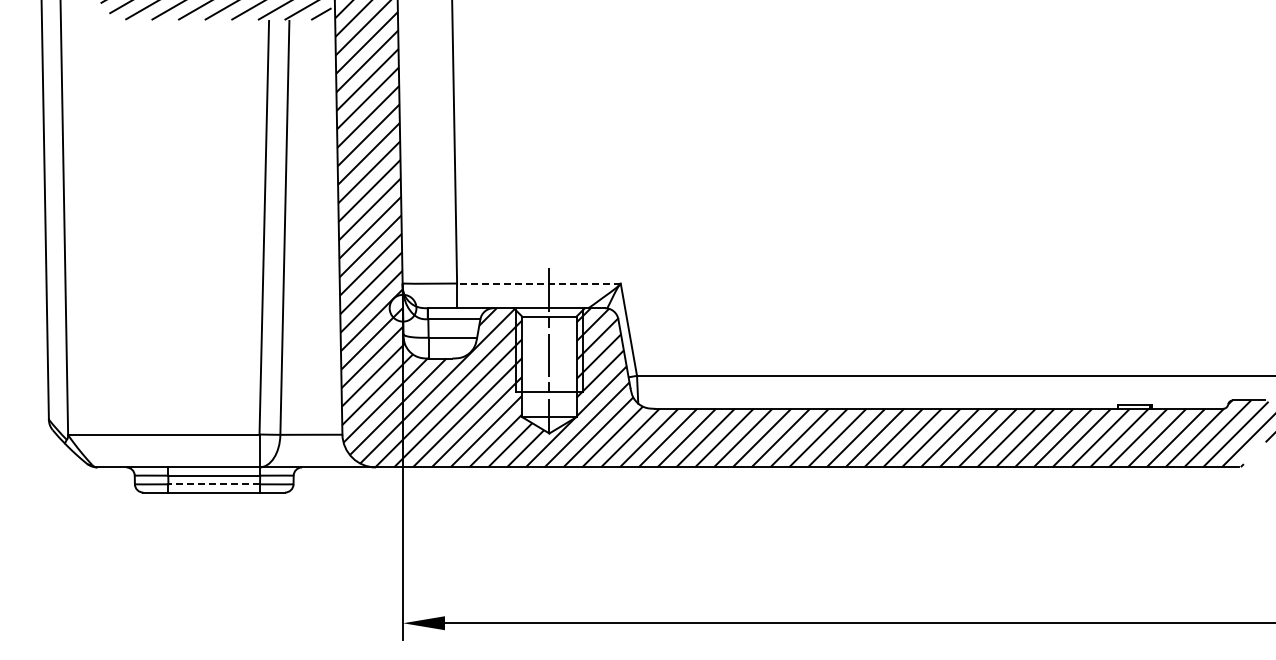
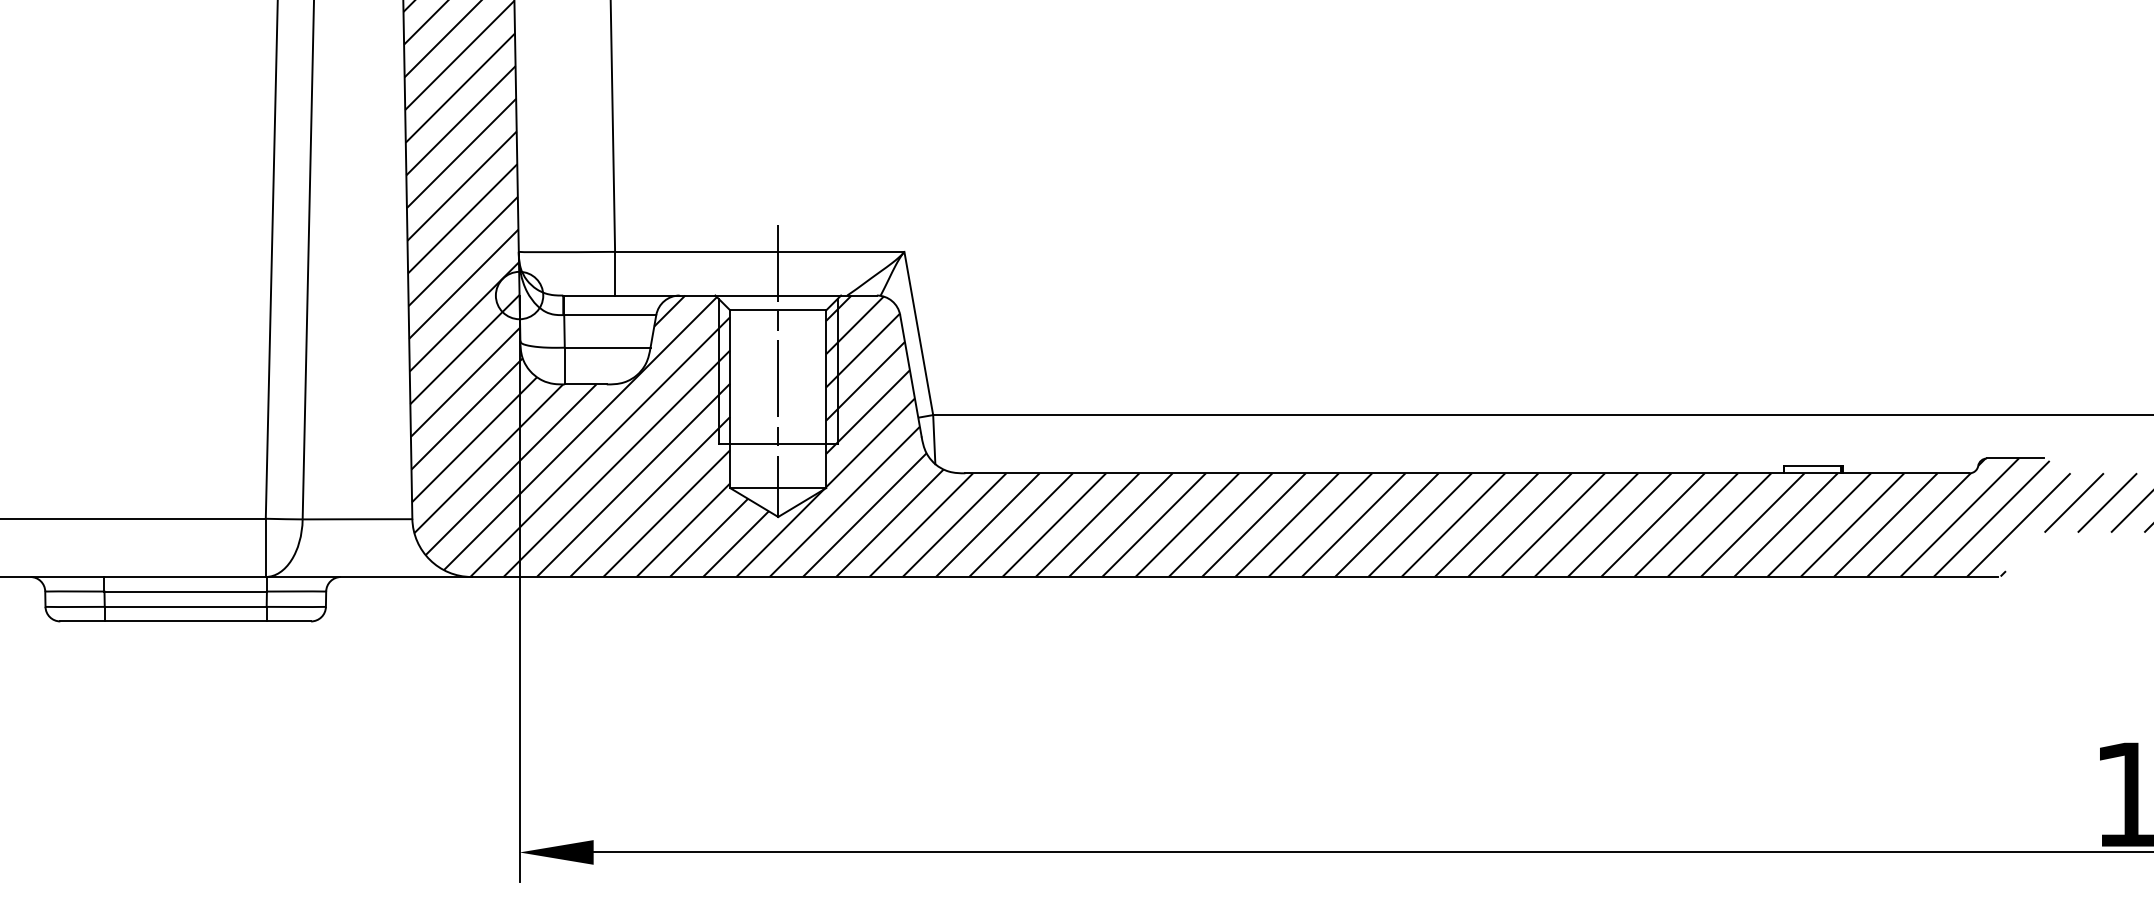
line: (538, 283) -> (758, 251), dashed -> solid
line: (214, 484) -> (186, 607), dashed -> solid

